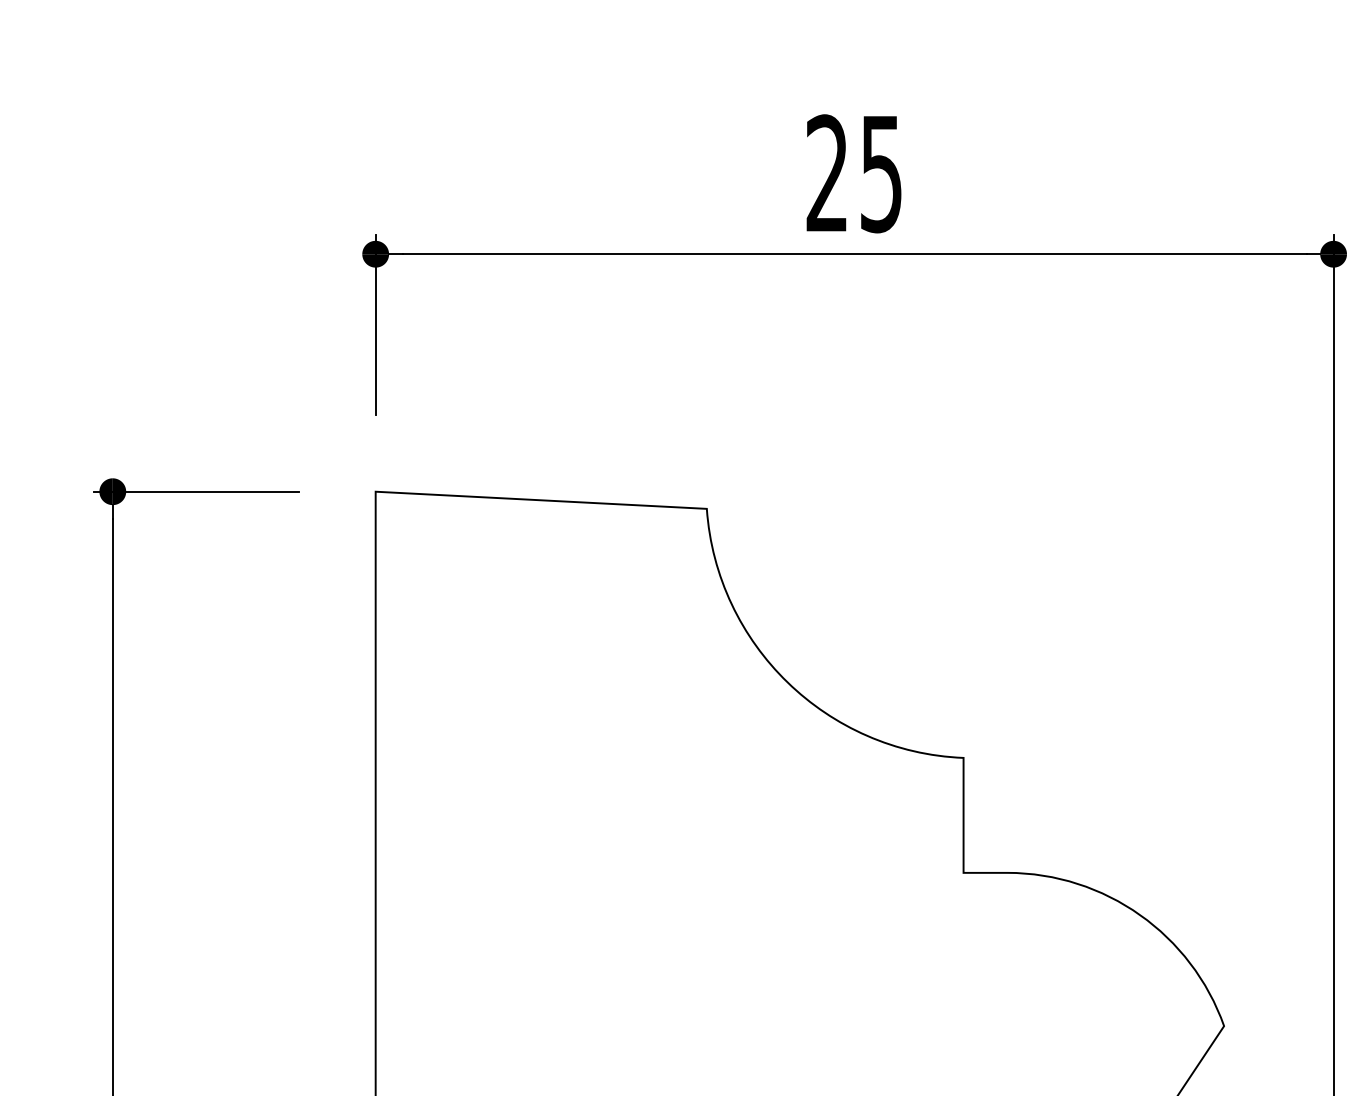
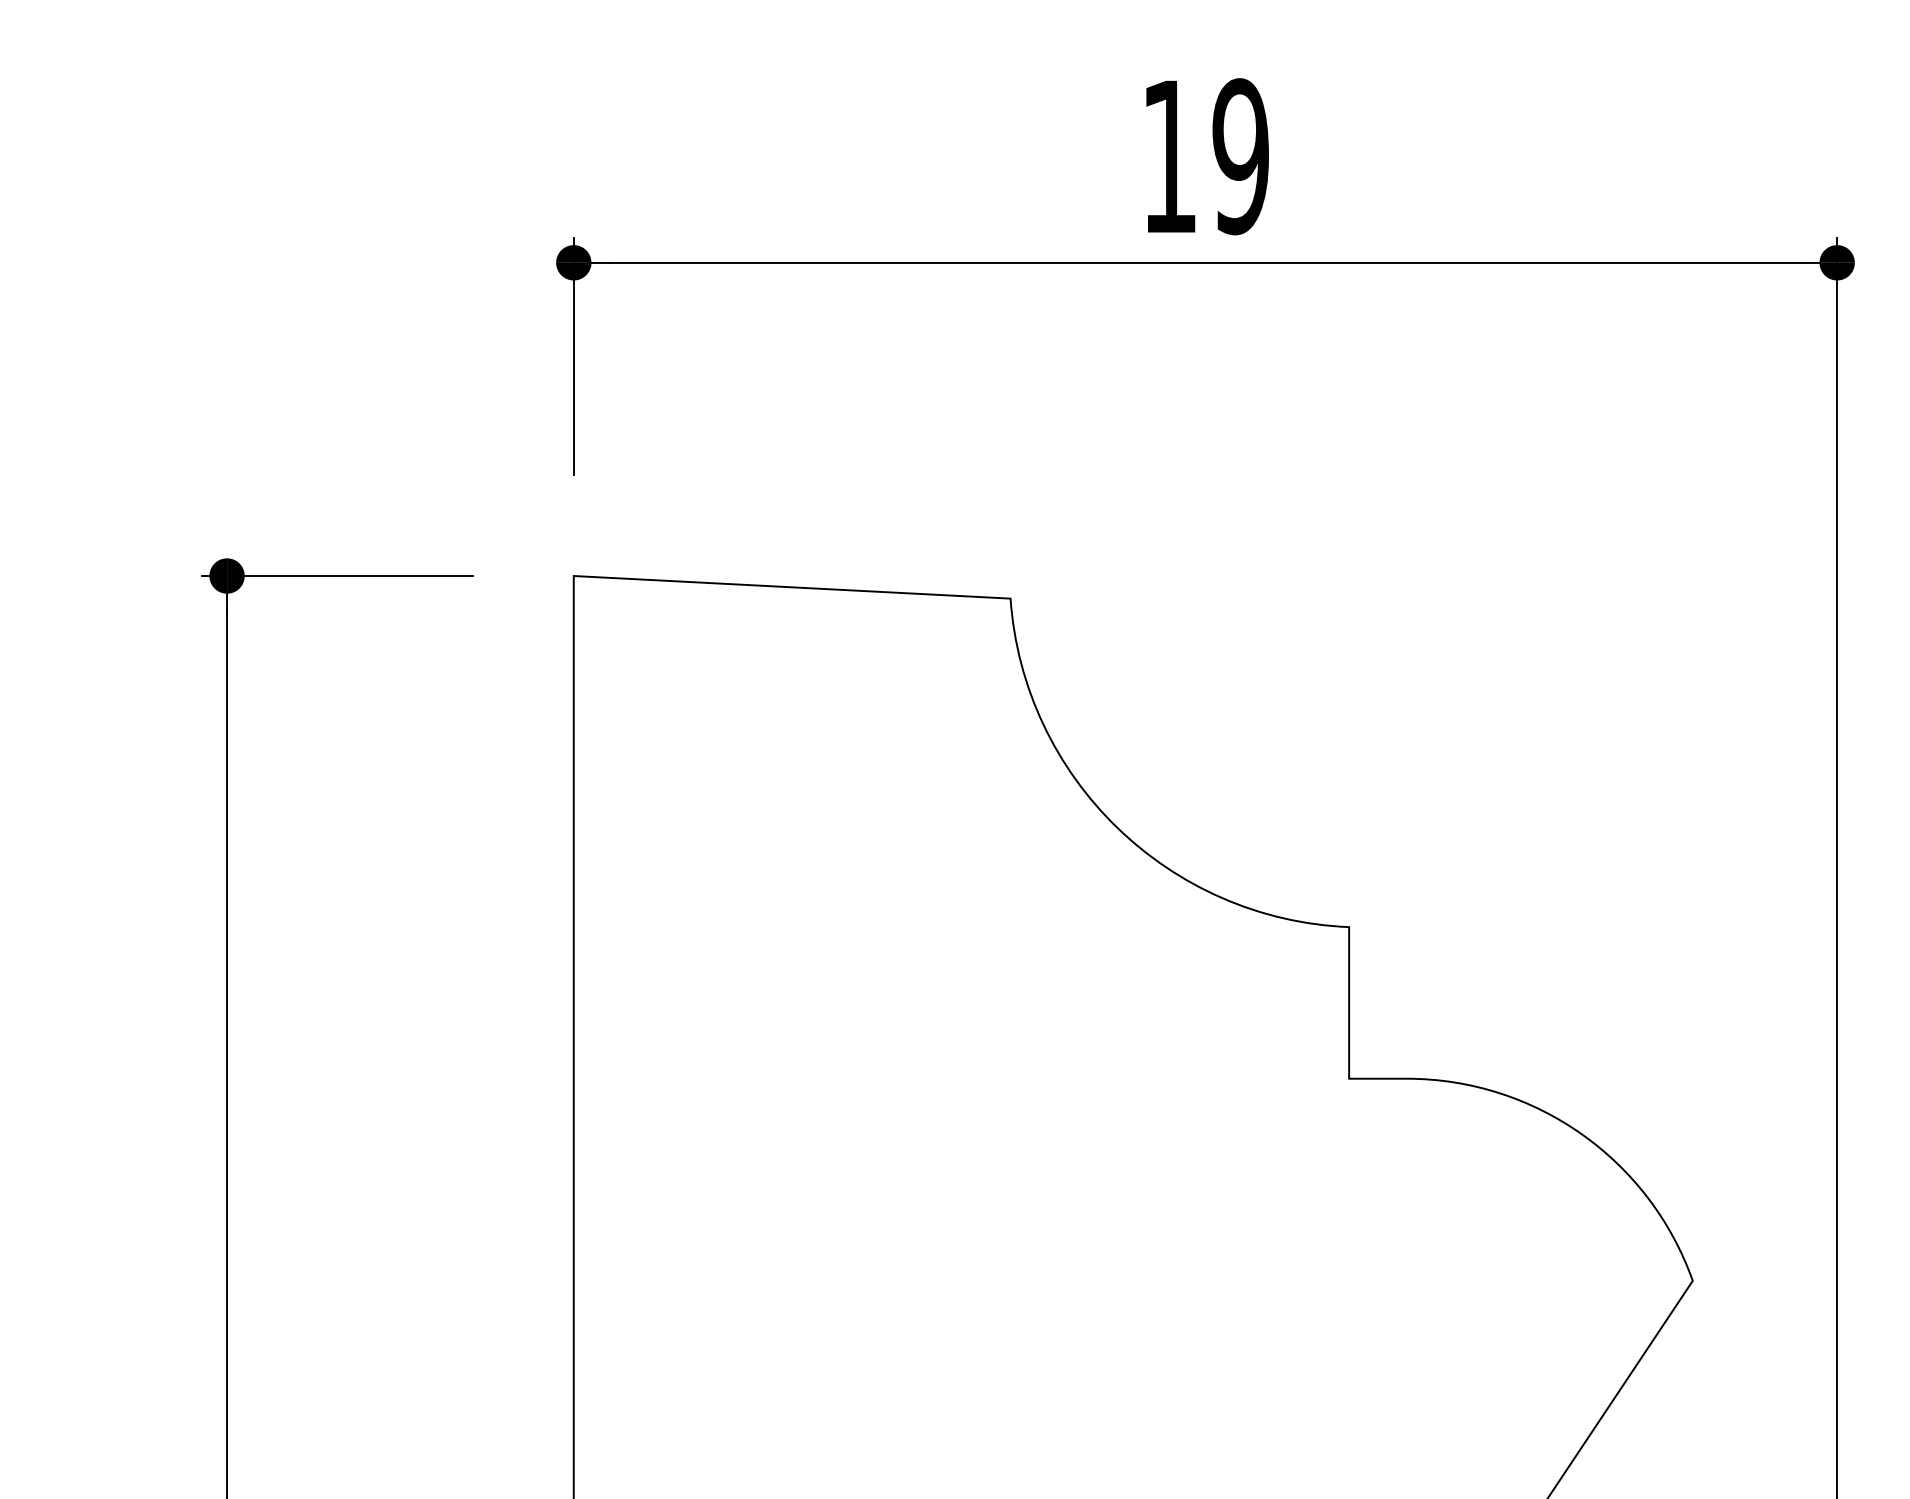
text: (854, 173) -> (1205, 156), 25 -> 19

